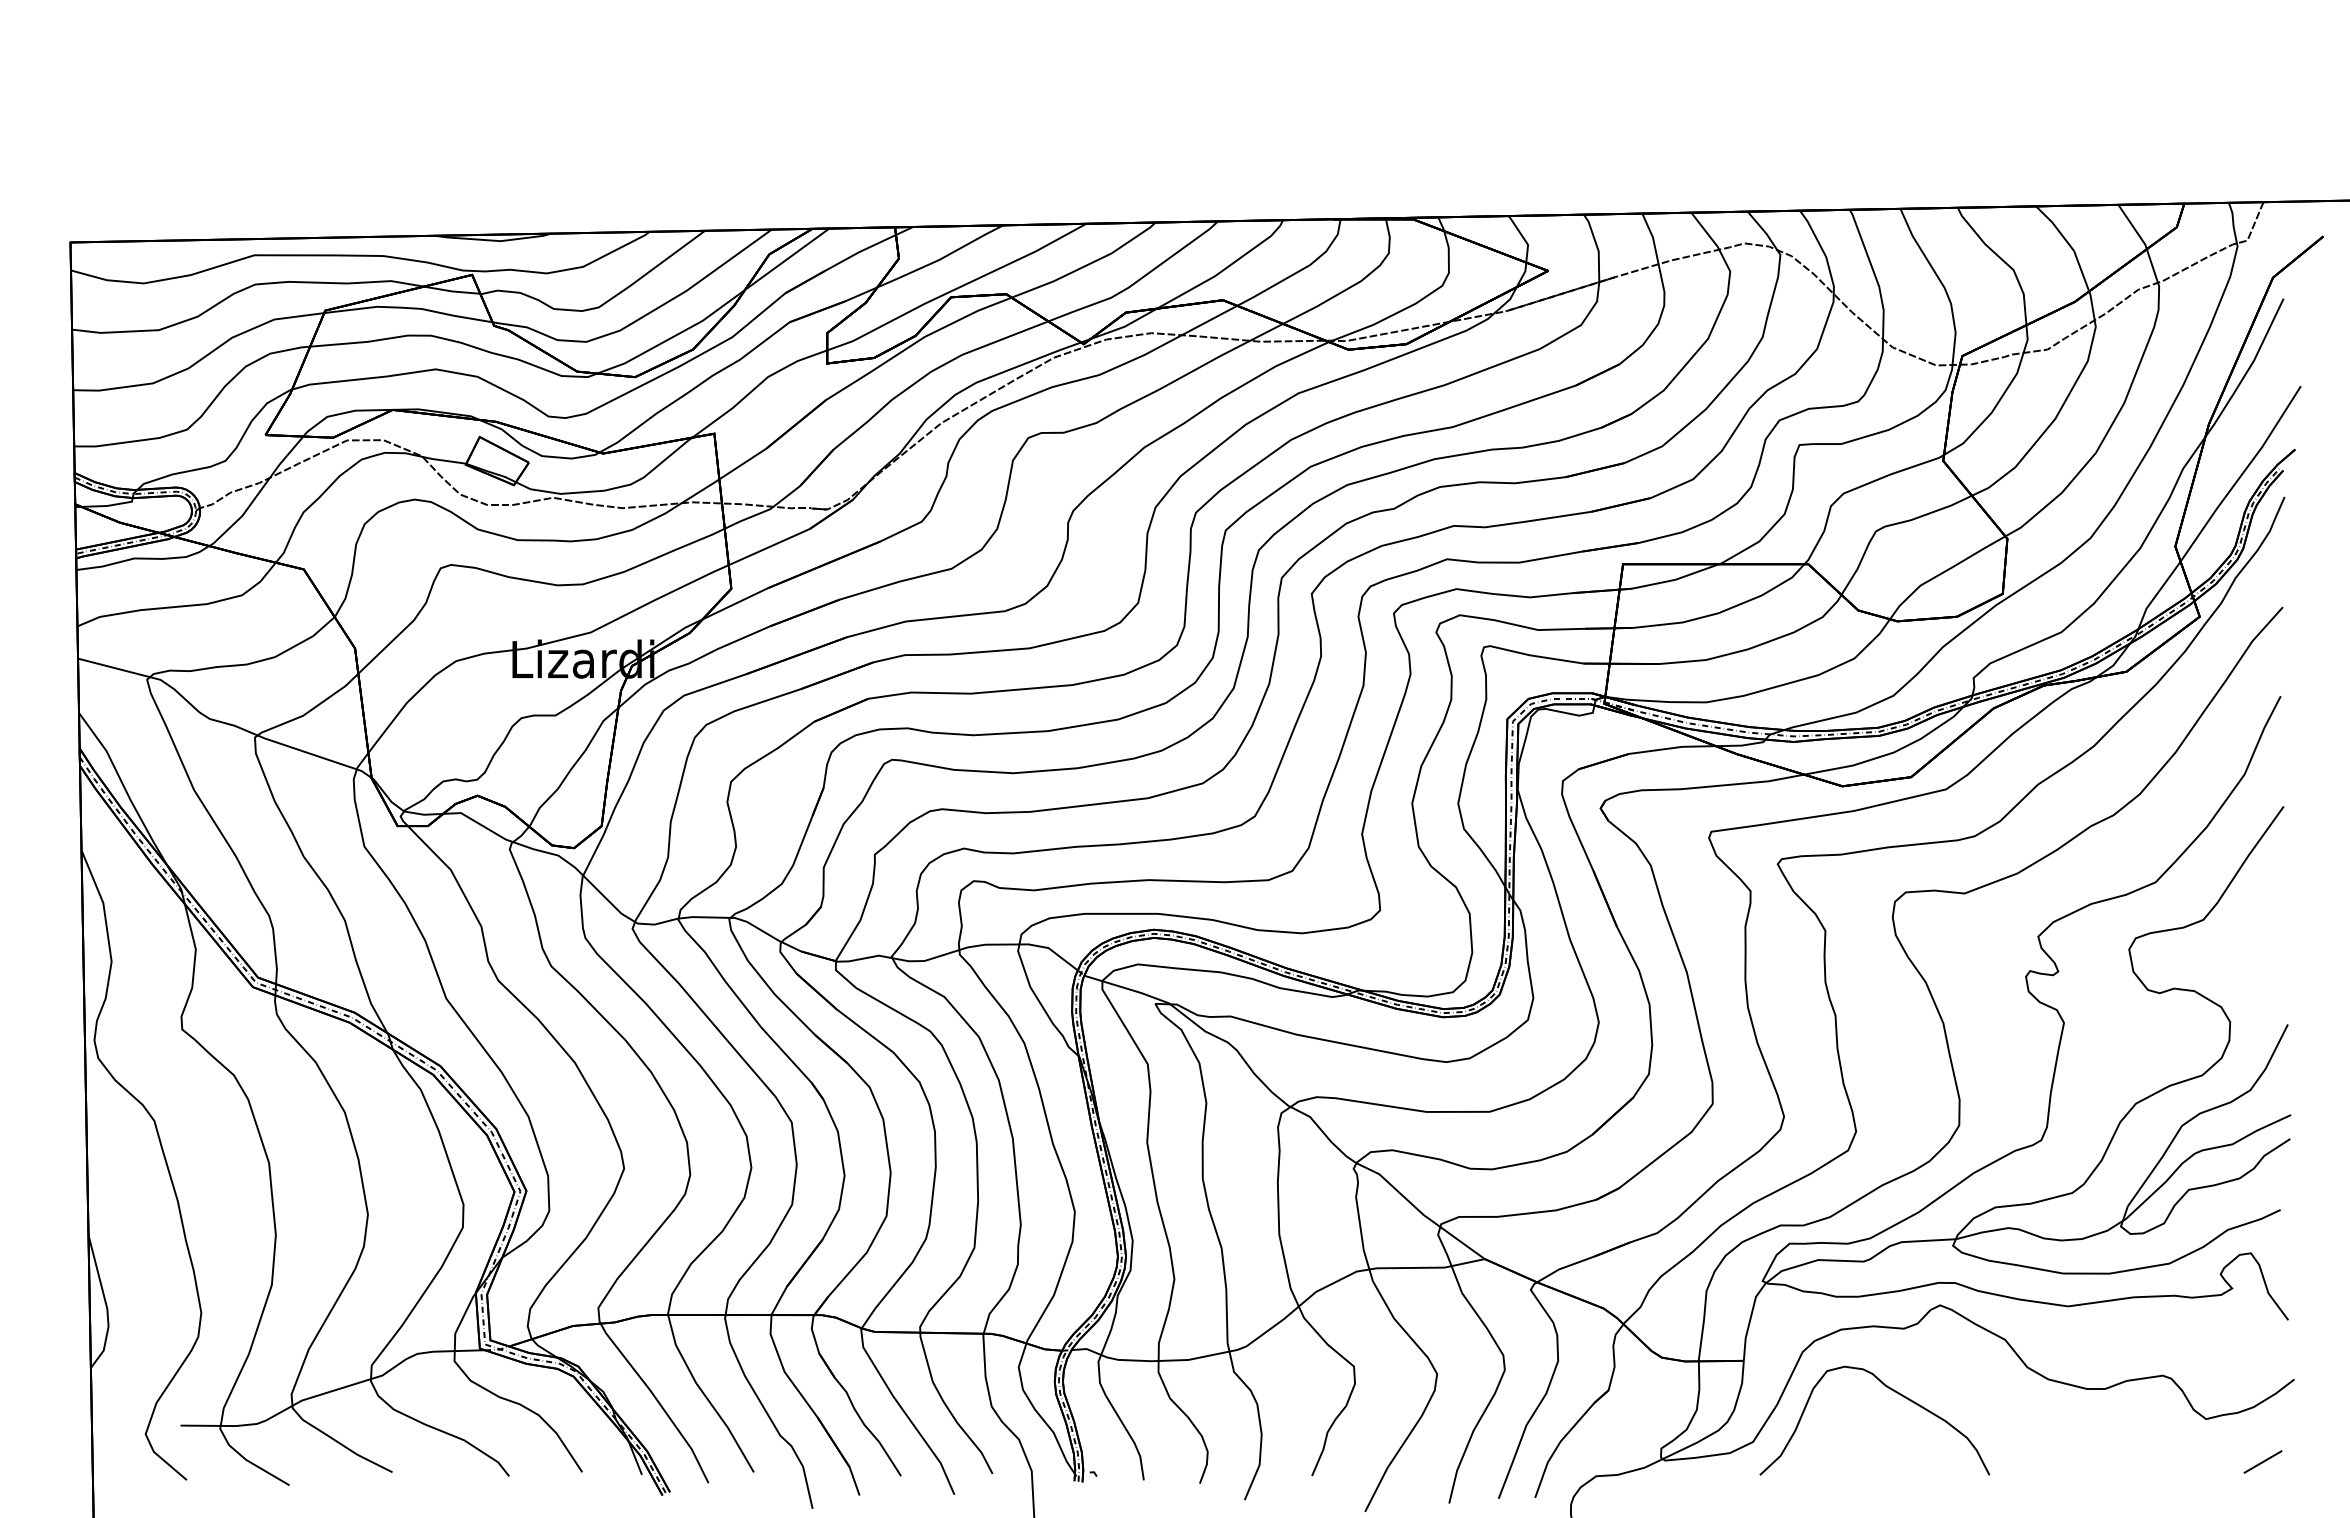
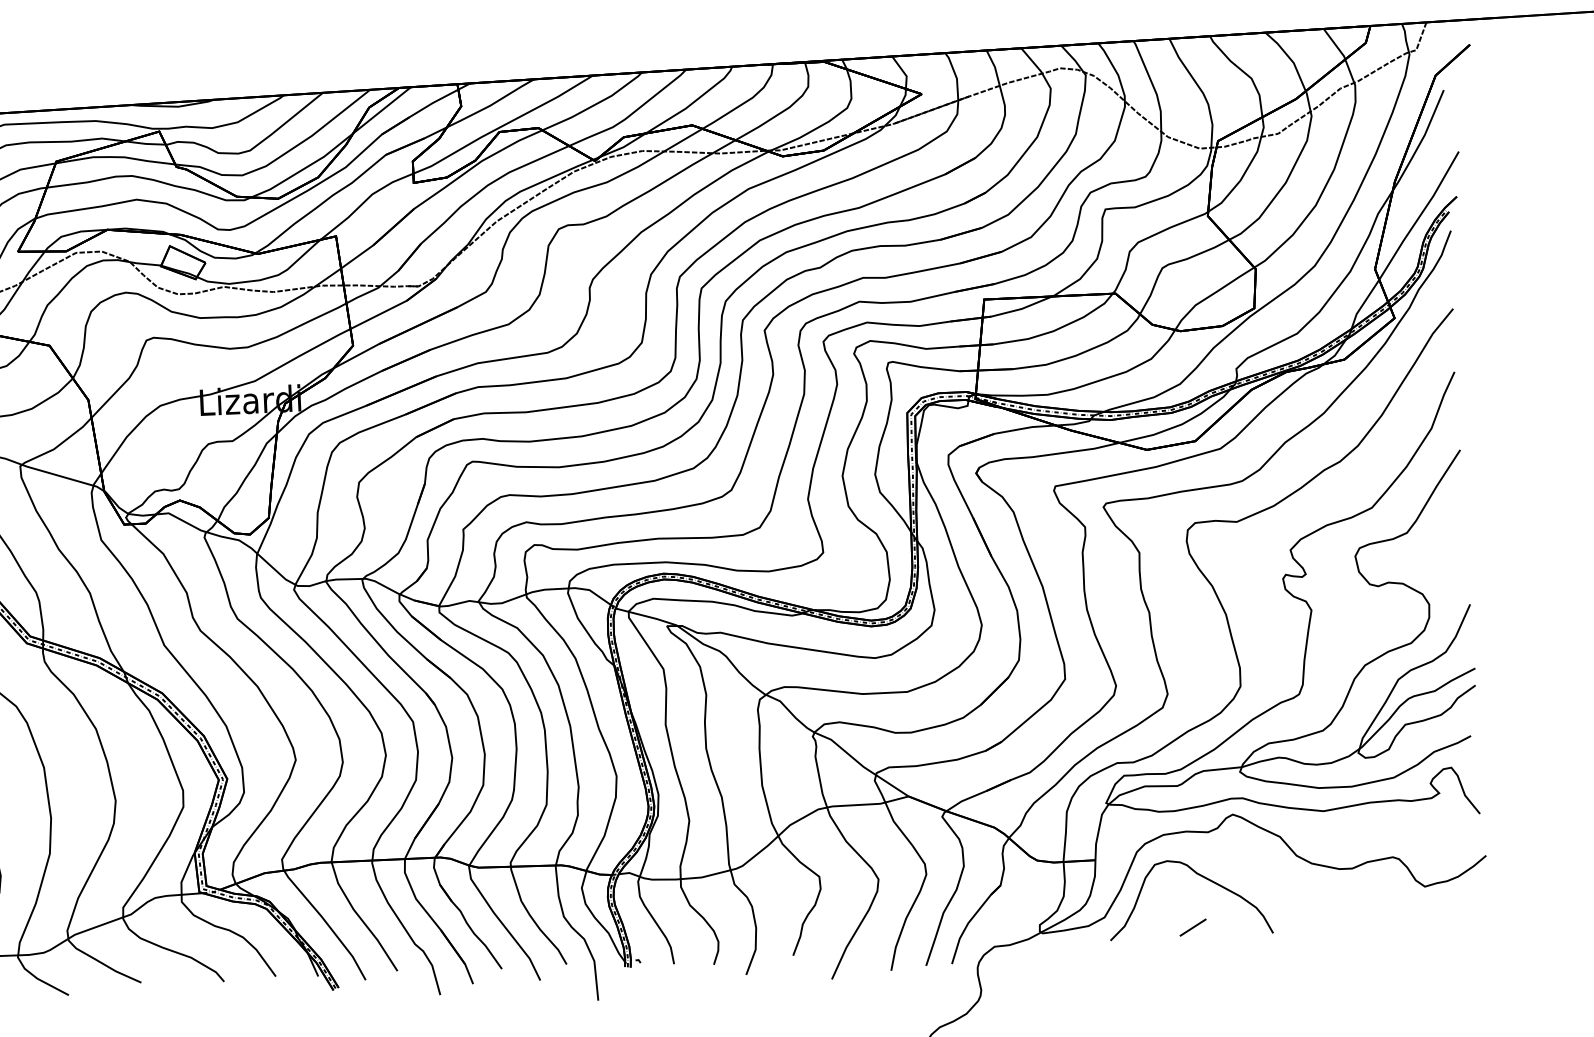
line: (2262, 1461) -> (1192, 927), moved

